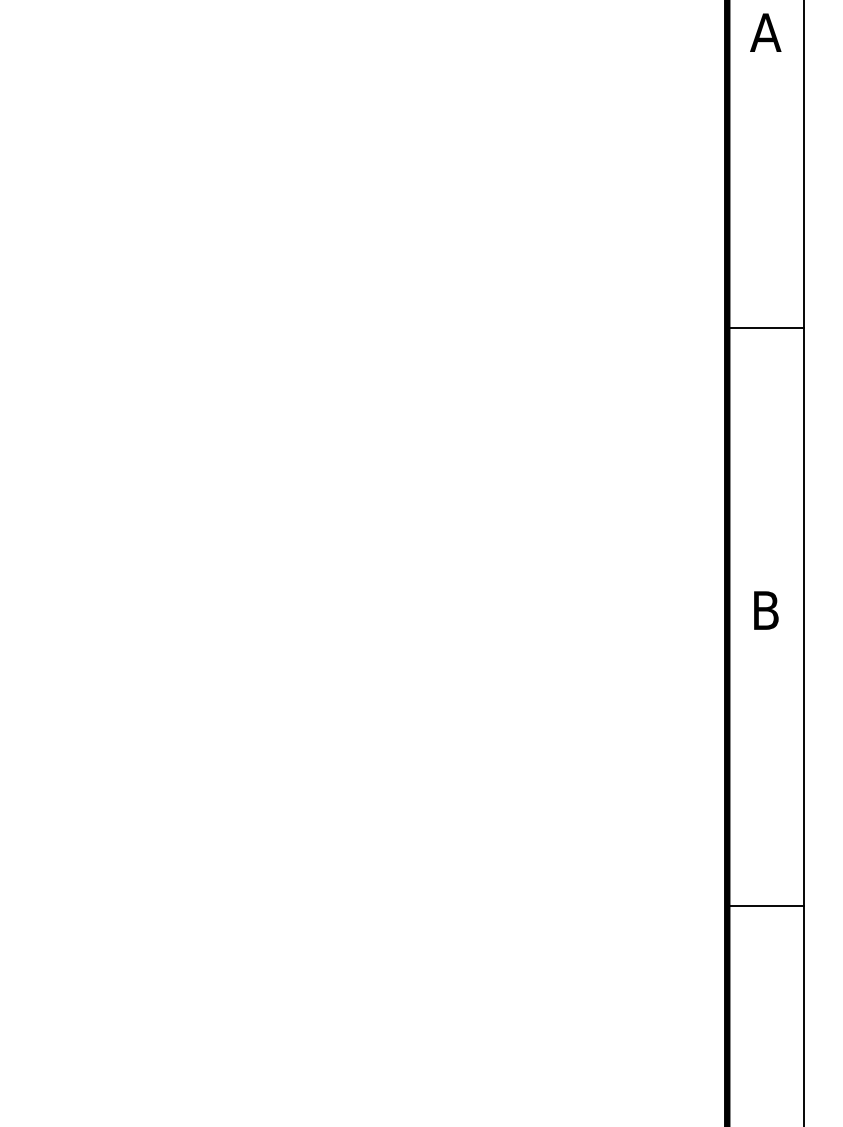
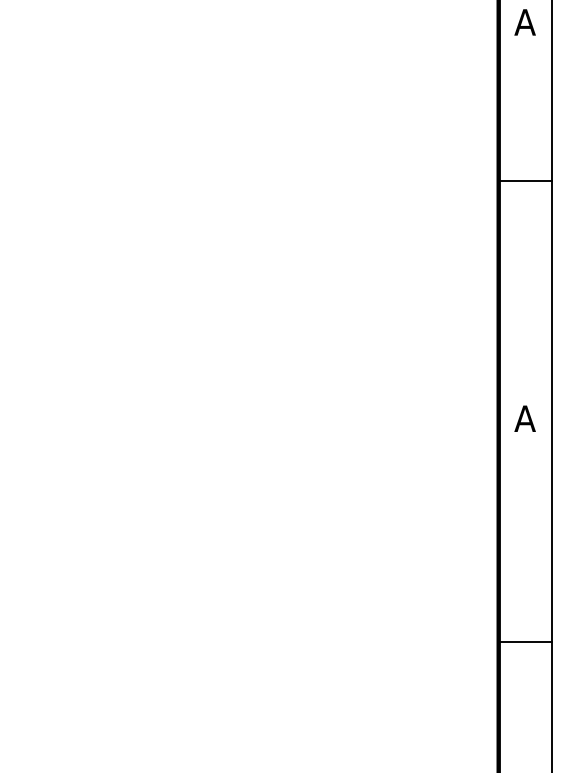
line: (764, 328) -> (524, 181), moved
text: (764, 610) -> (524, 418), B -> A
line: (764, 906) -> (524, 642), moved

